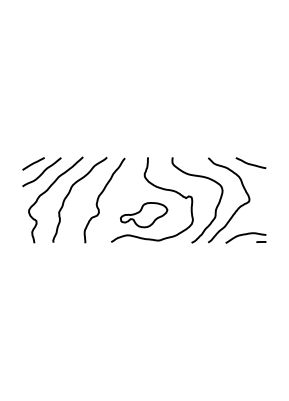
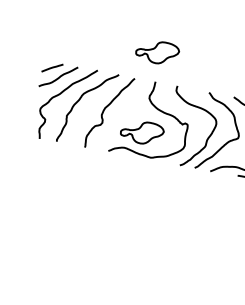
part: (144, 125) -> (157, 52), added

